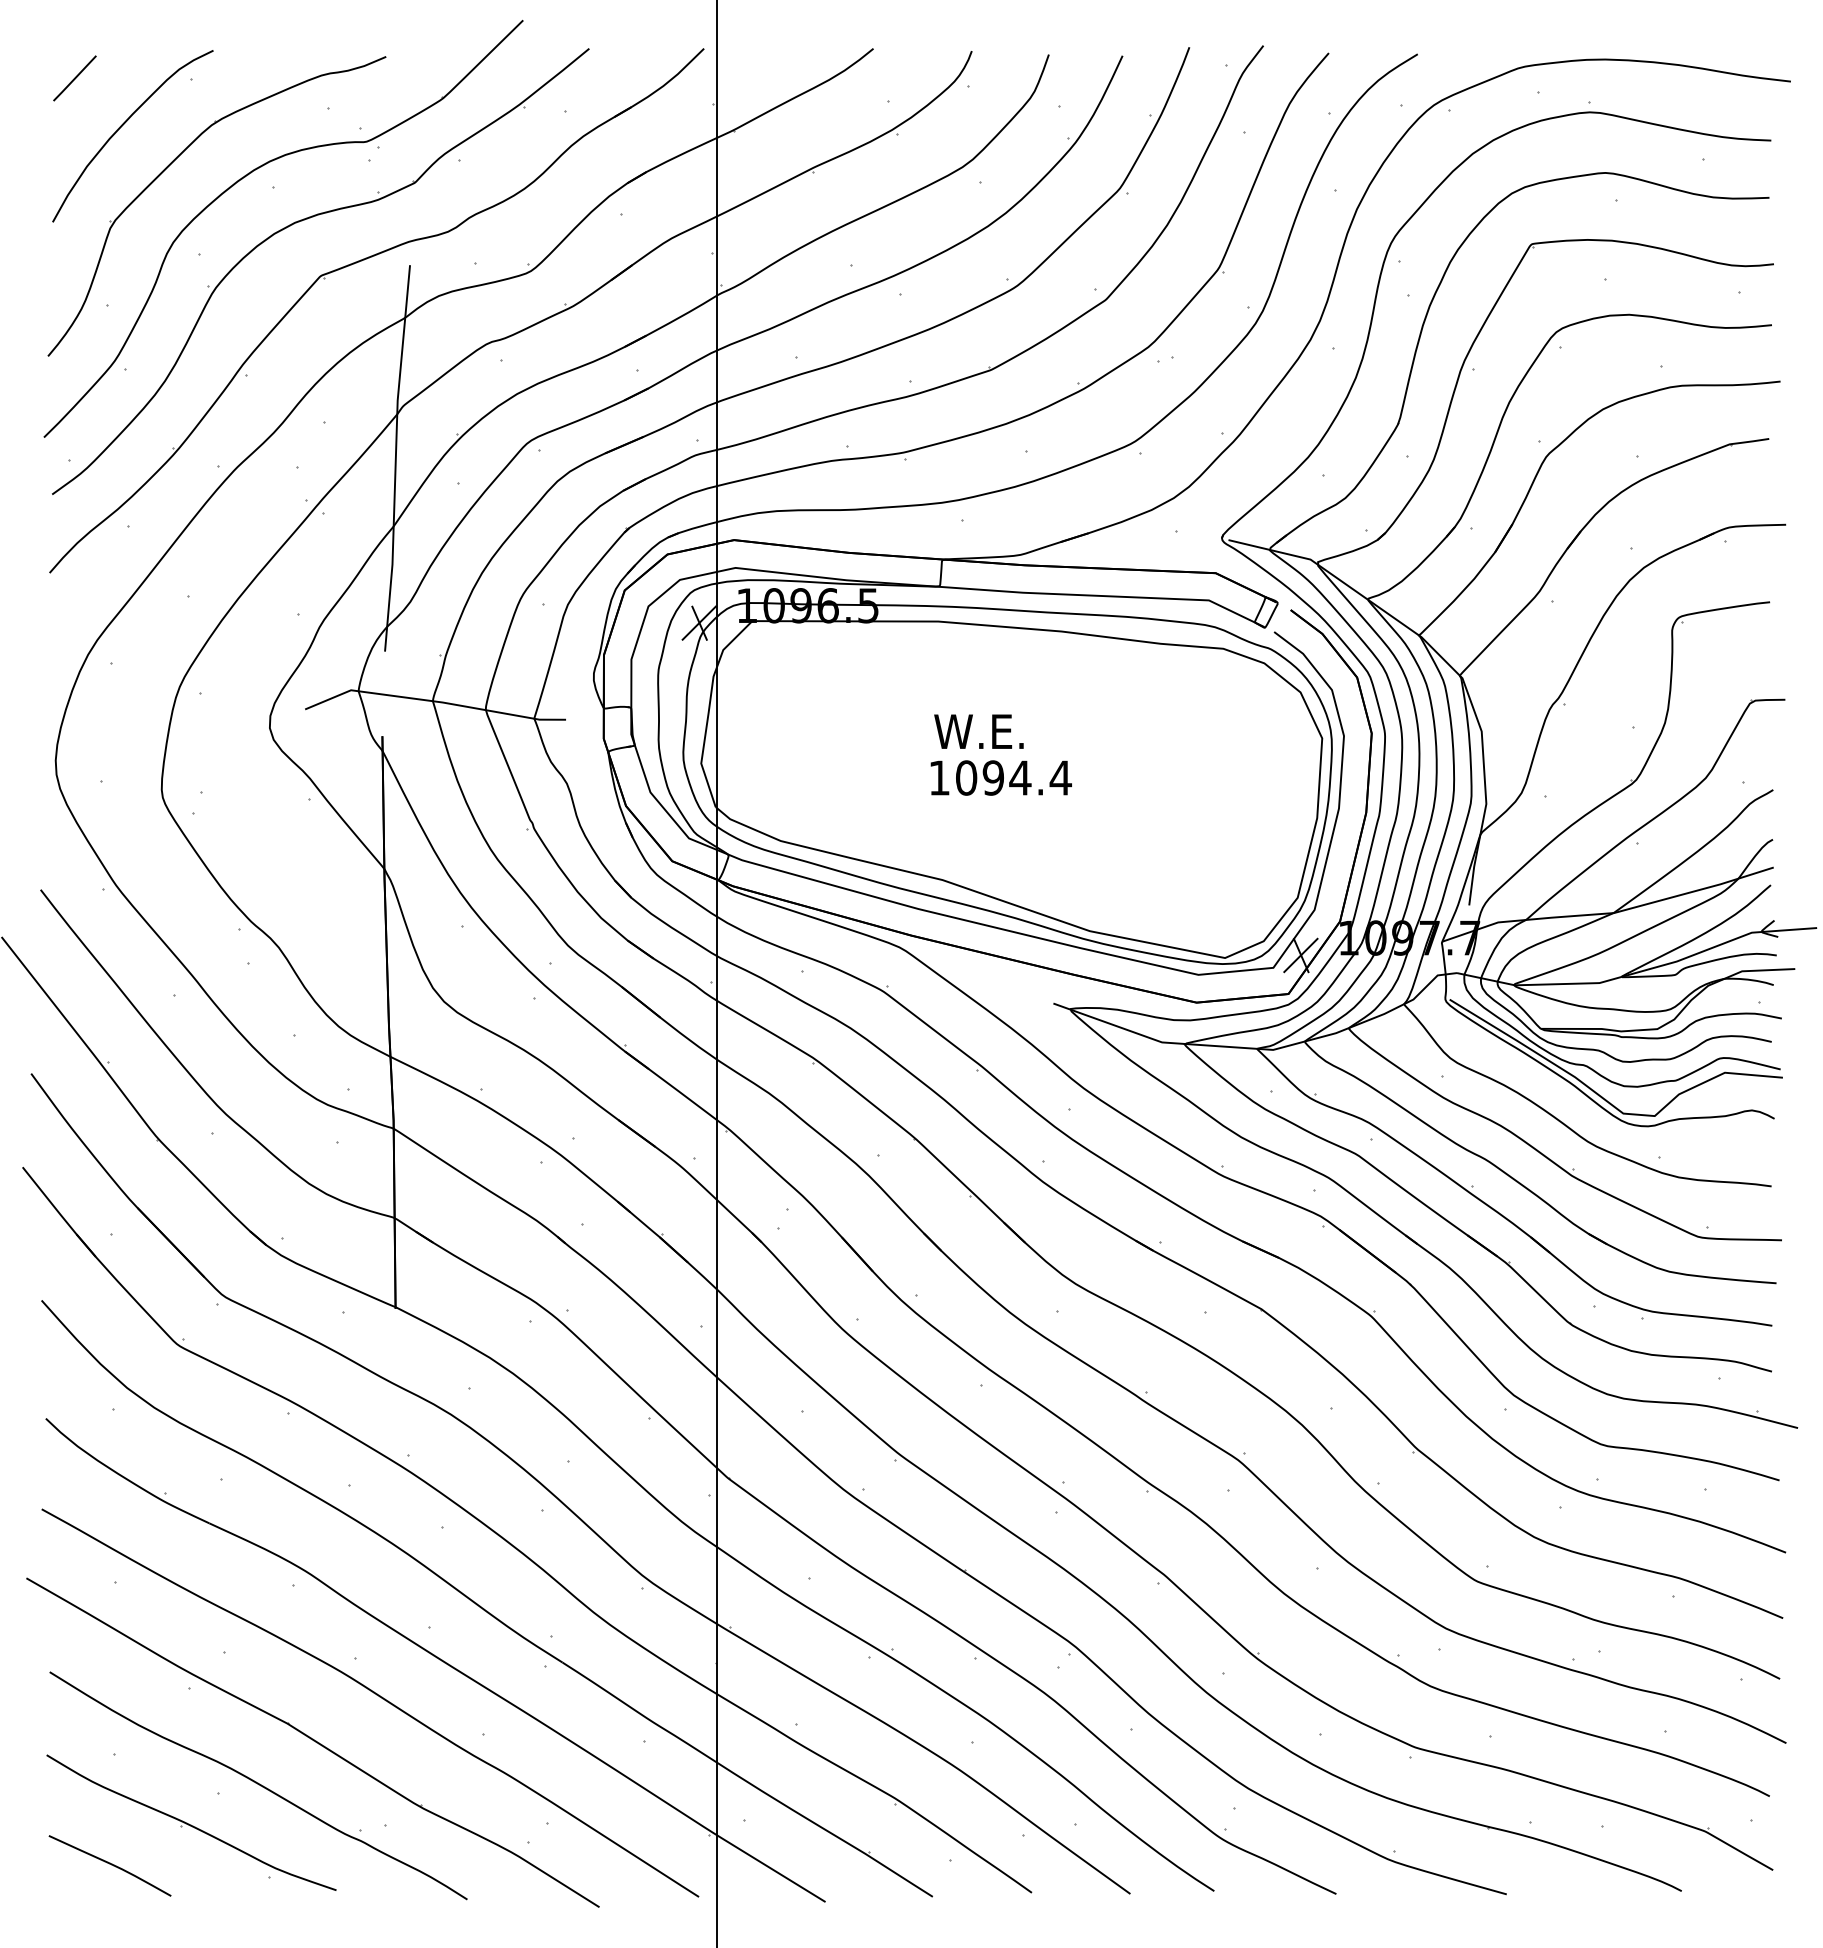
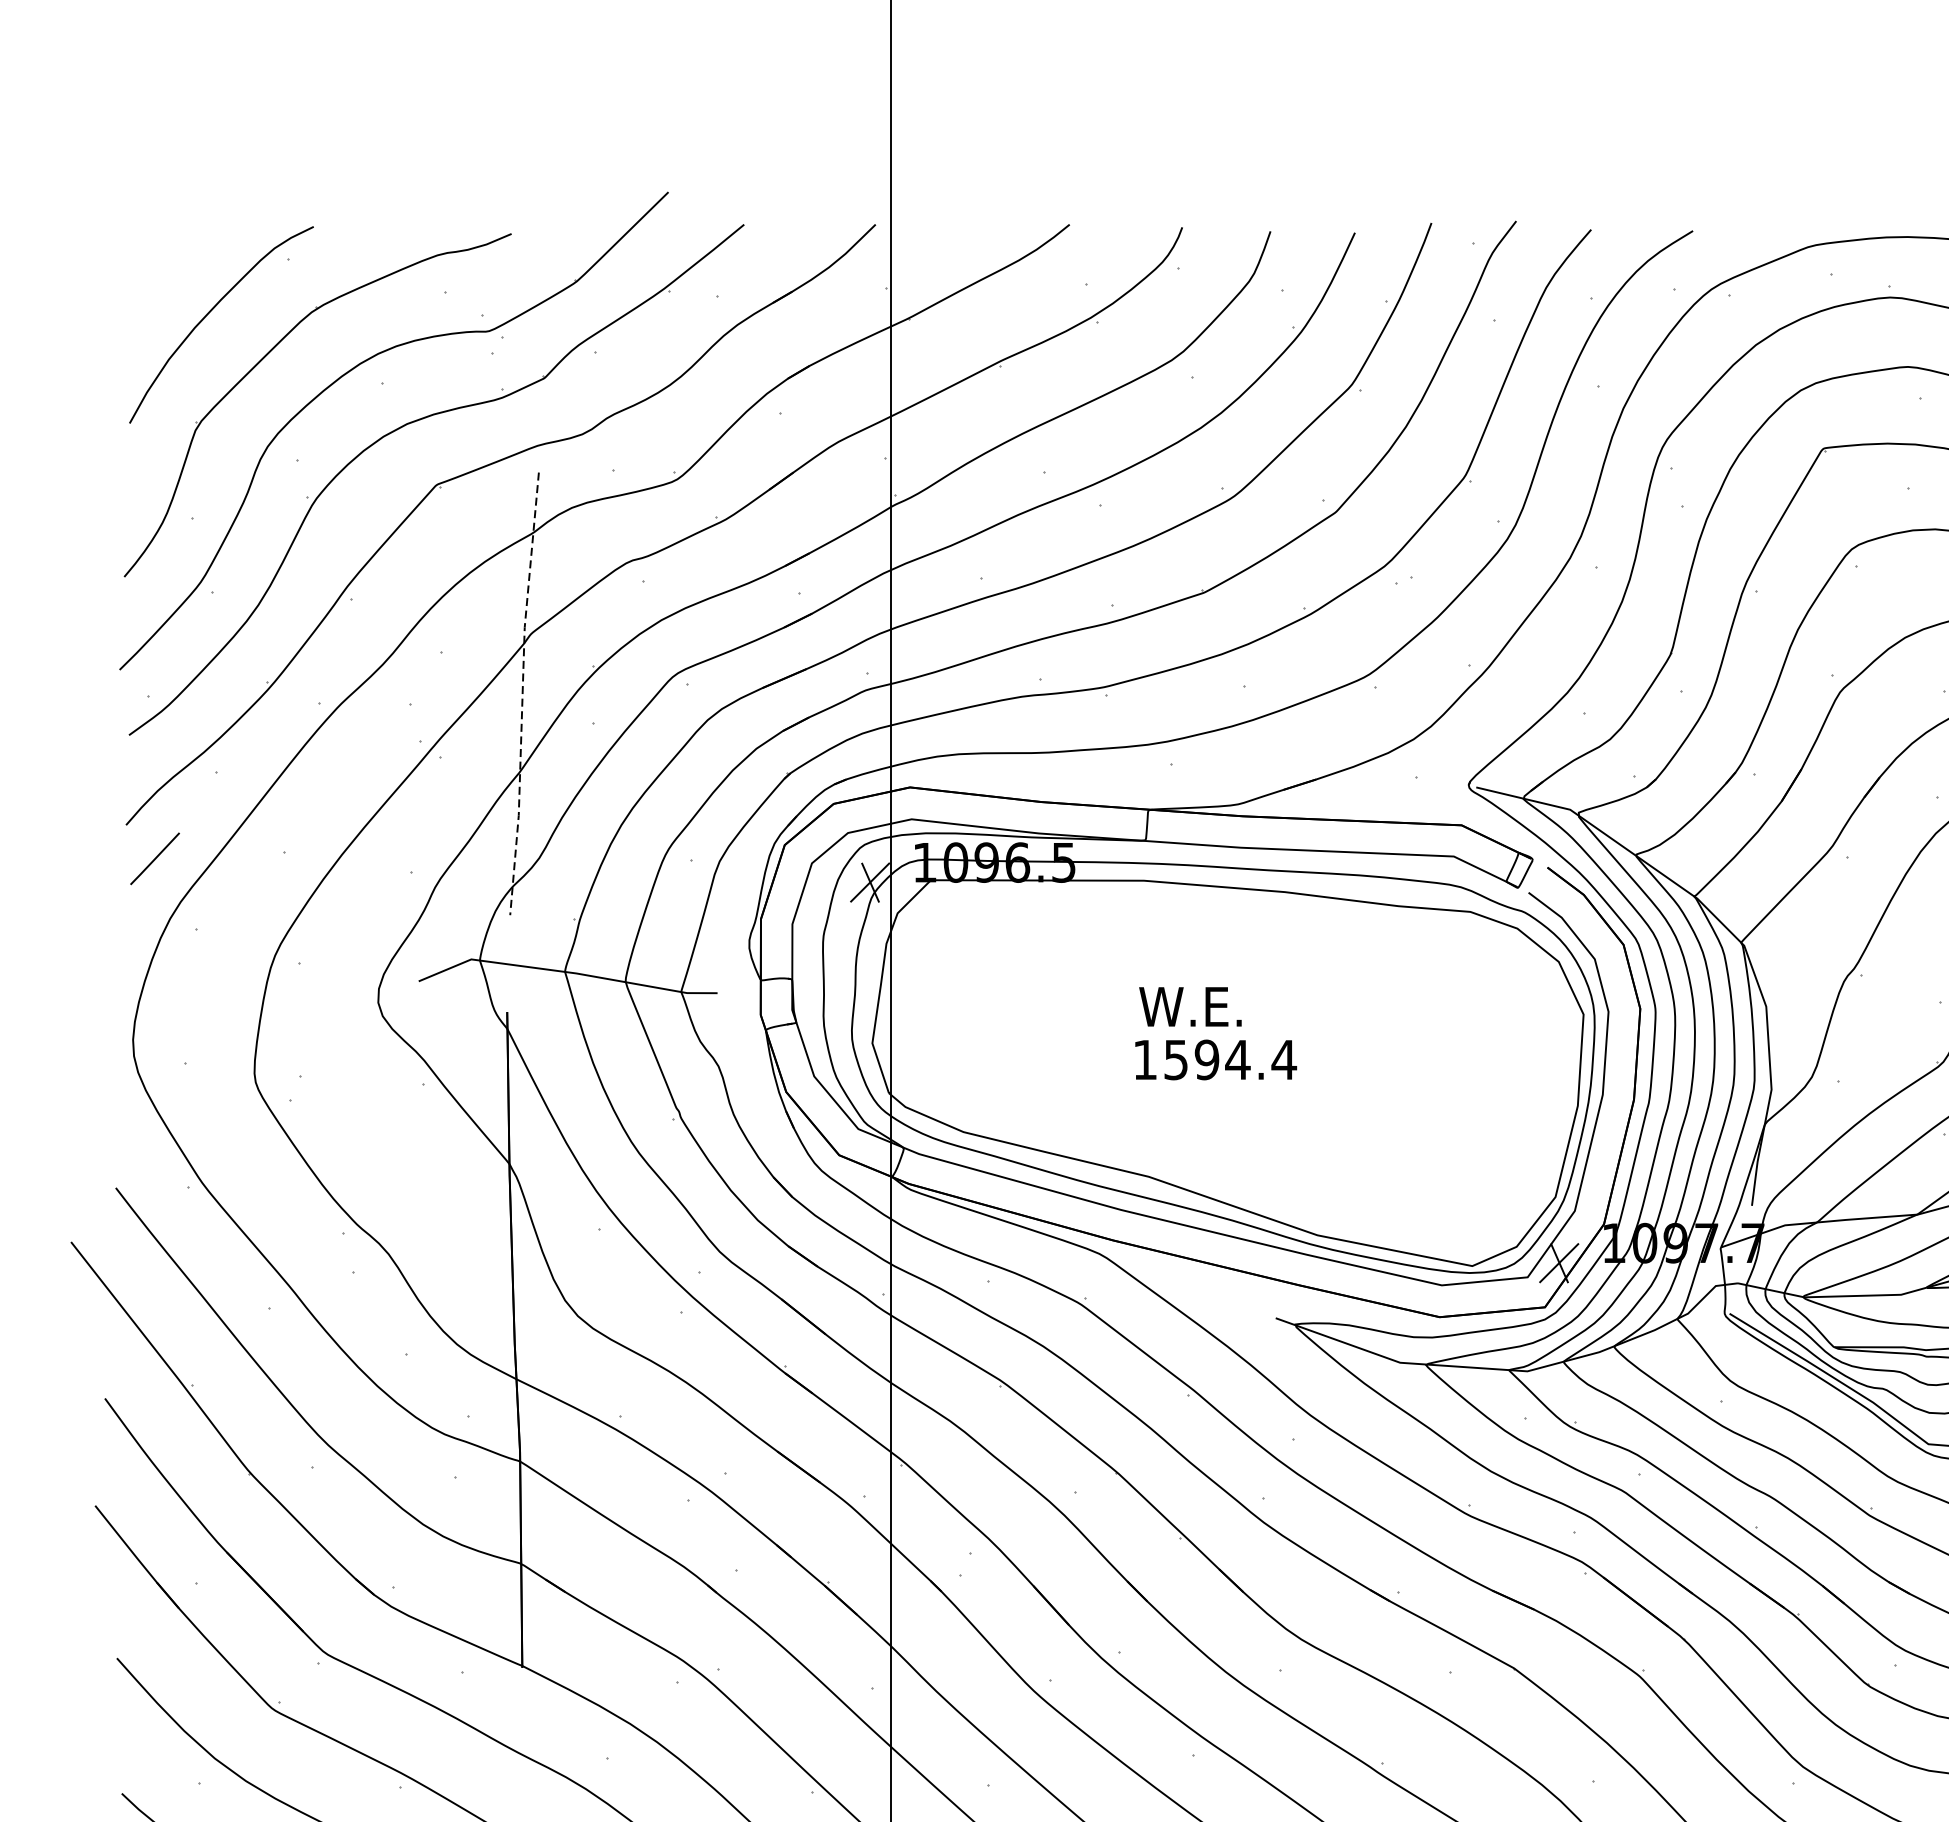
line: (74, 78) -> (154, 858), moved
line: (395, 459) -> (522, 695), solid -> dashed
text: (966, 777) -> (1176, 1059), 1094.4 -> 1594.4

